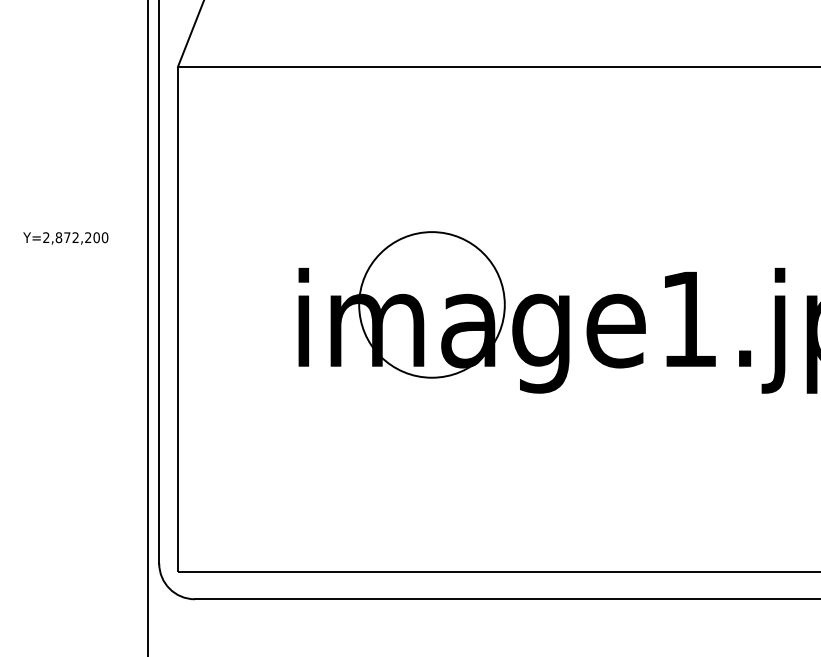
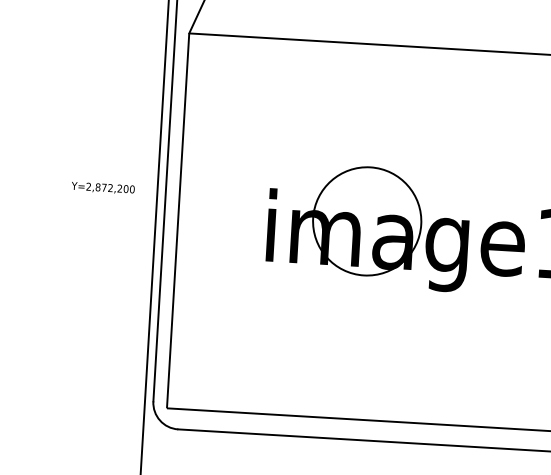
text: (65, 238) -> (102, 188), moved

